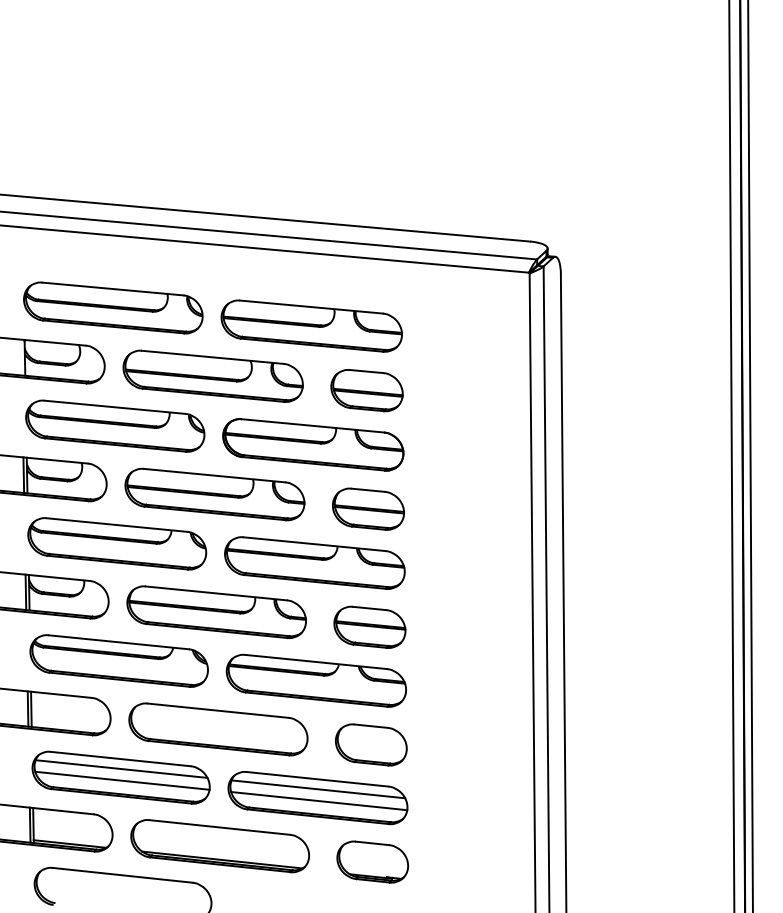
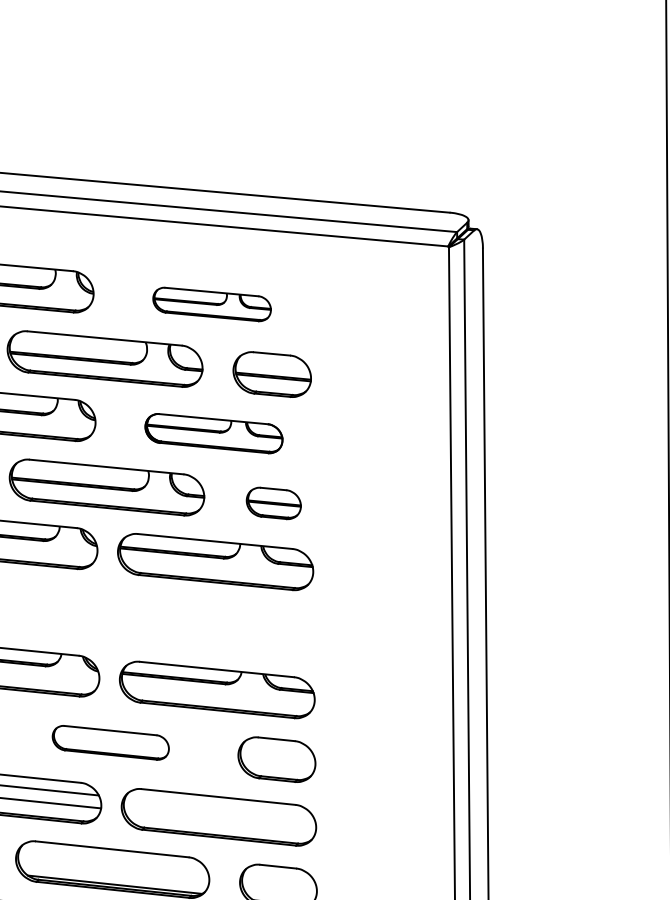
part: (311, 325) -> (211, 303), size x0.6
part: (313, 444) -> (214, 433), size x0.7
part: (368, 508) -> (273, 502), size x0.7
part: (216, 612) -> (108, 615), removed
part: (369, 626) -> (274, 630), removed
part: (218, 729) -> (110, 742), size x0.6
line: (318, 789) -> (219, 808), removed
line: (319, 801) -> (220, 821), removed

